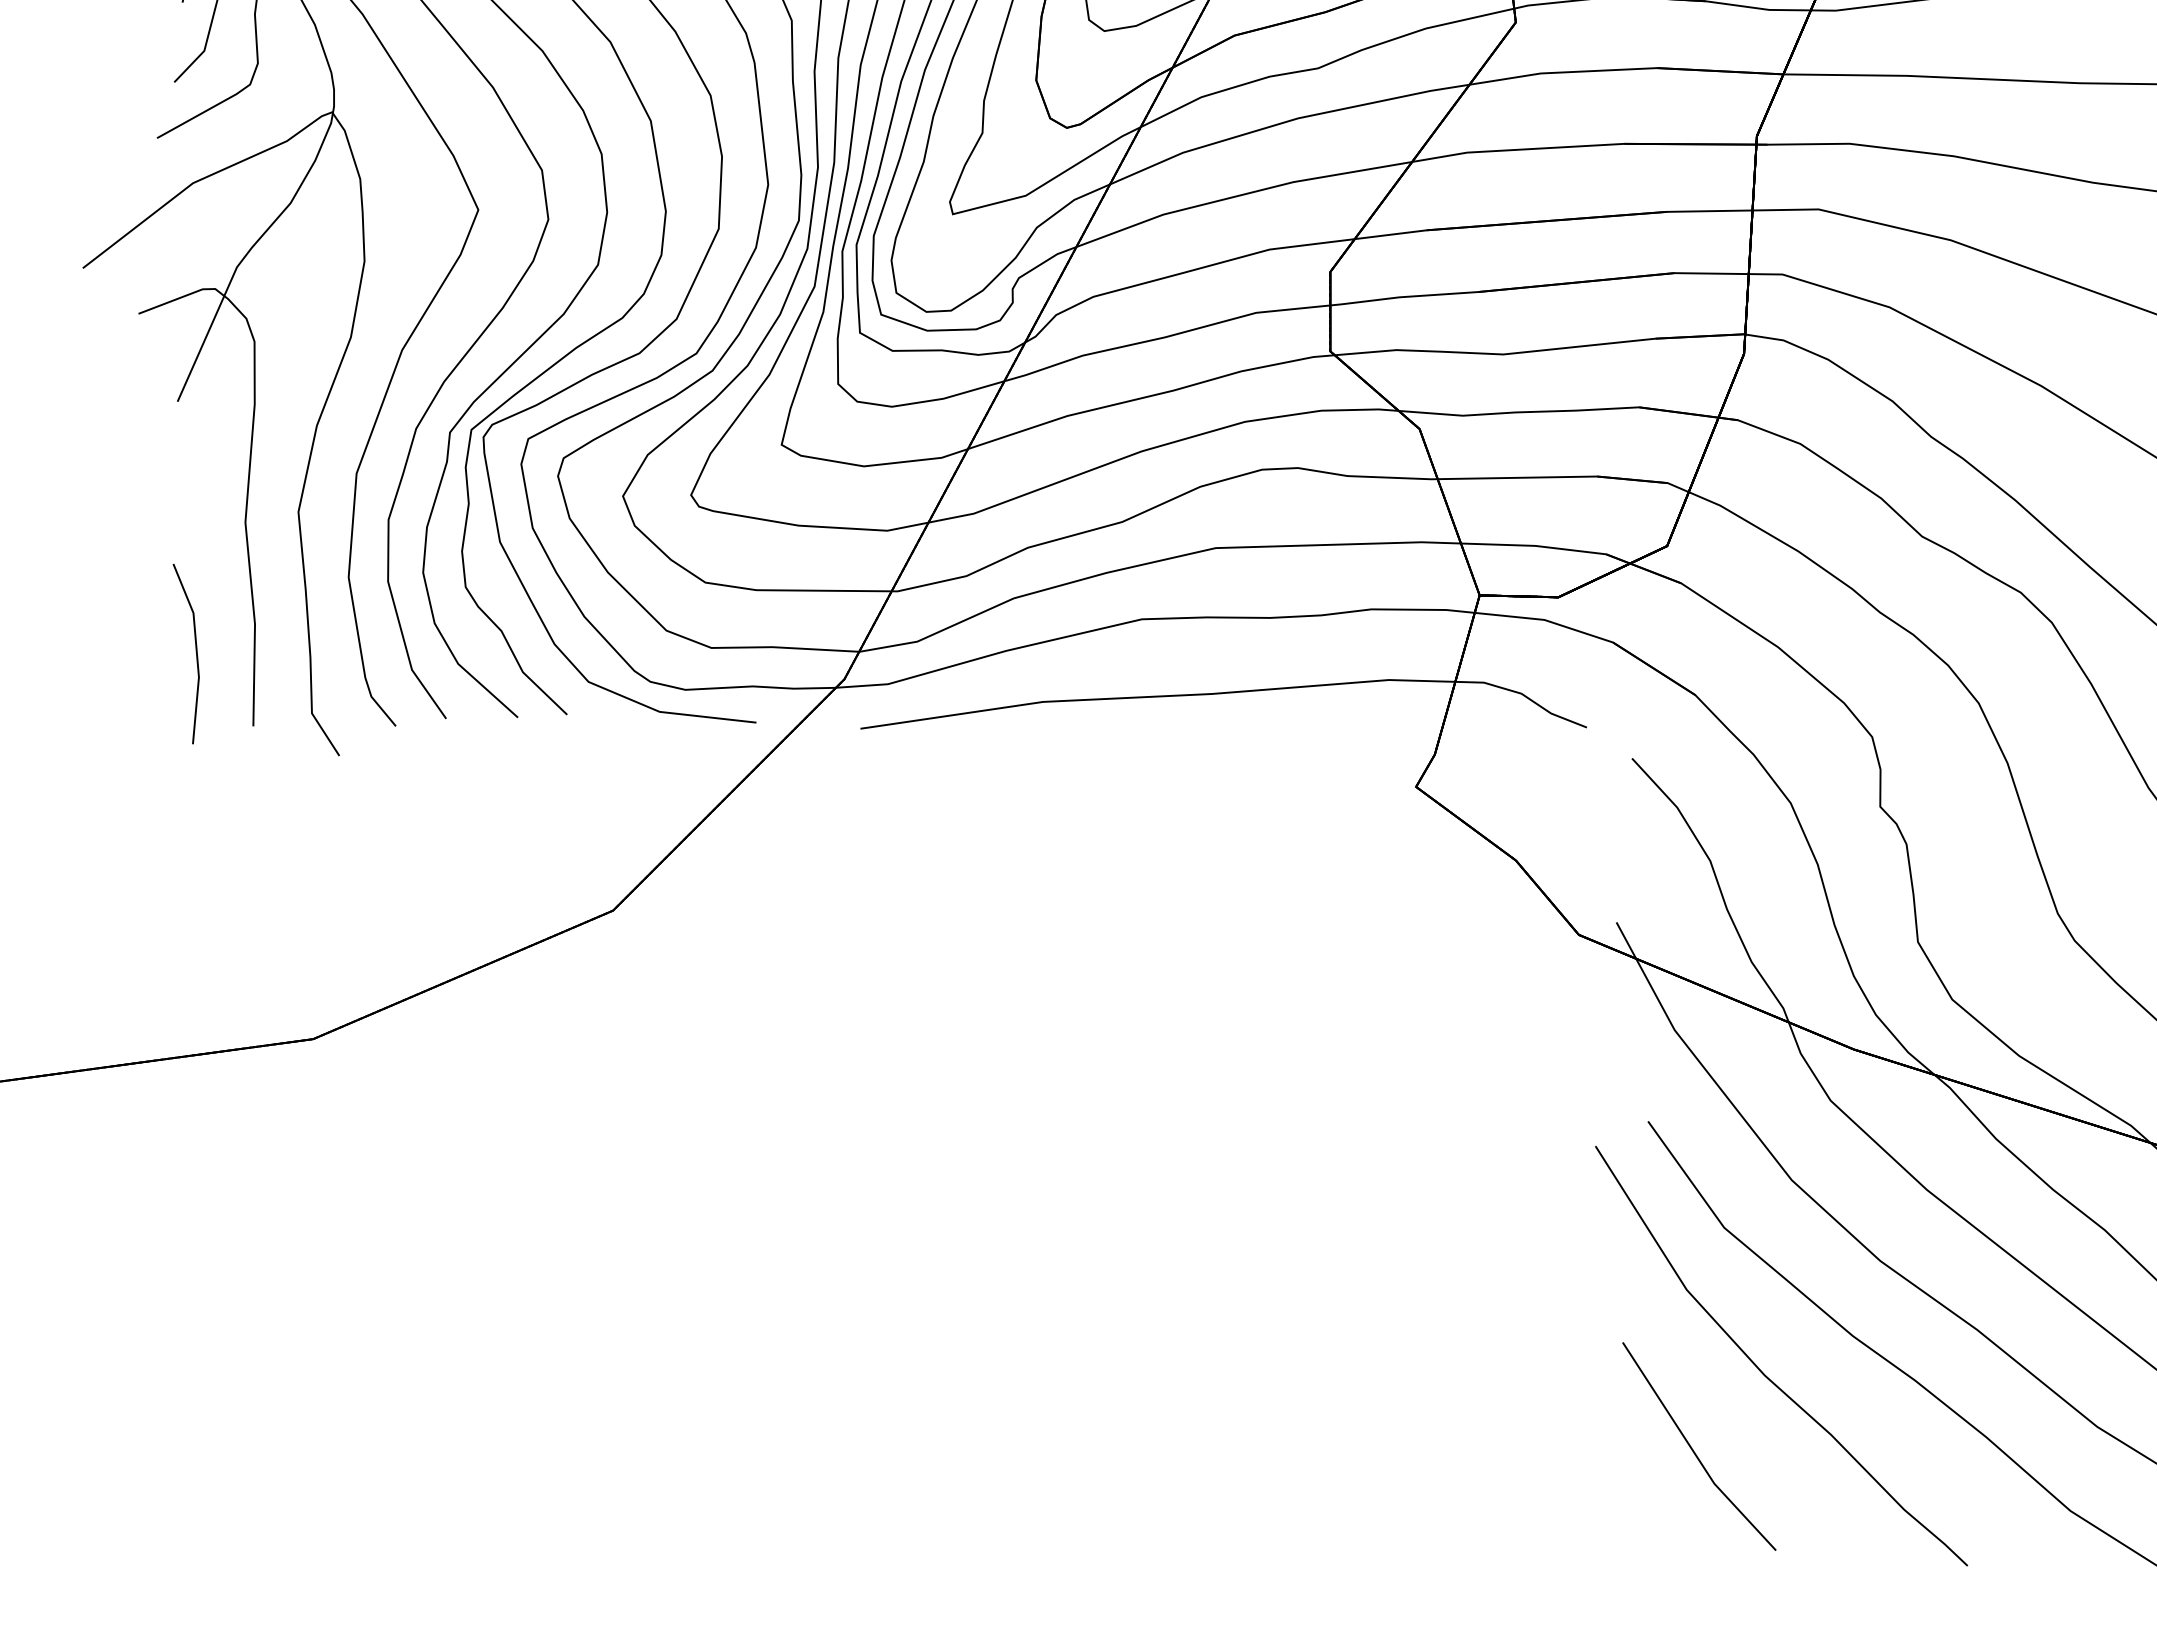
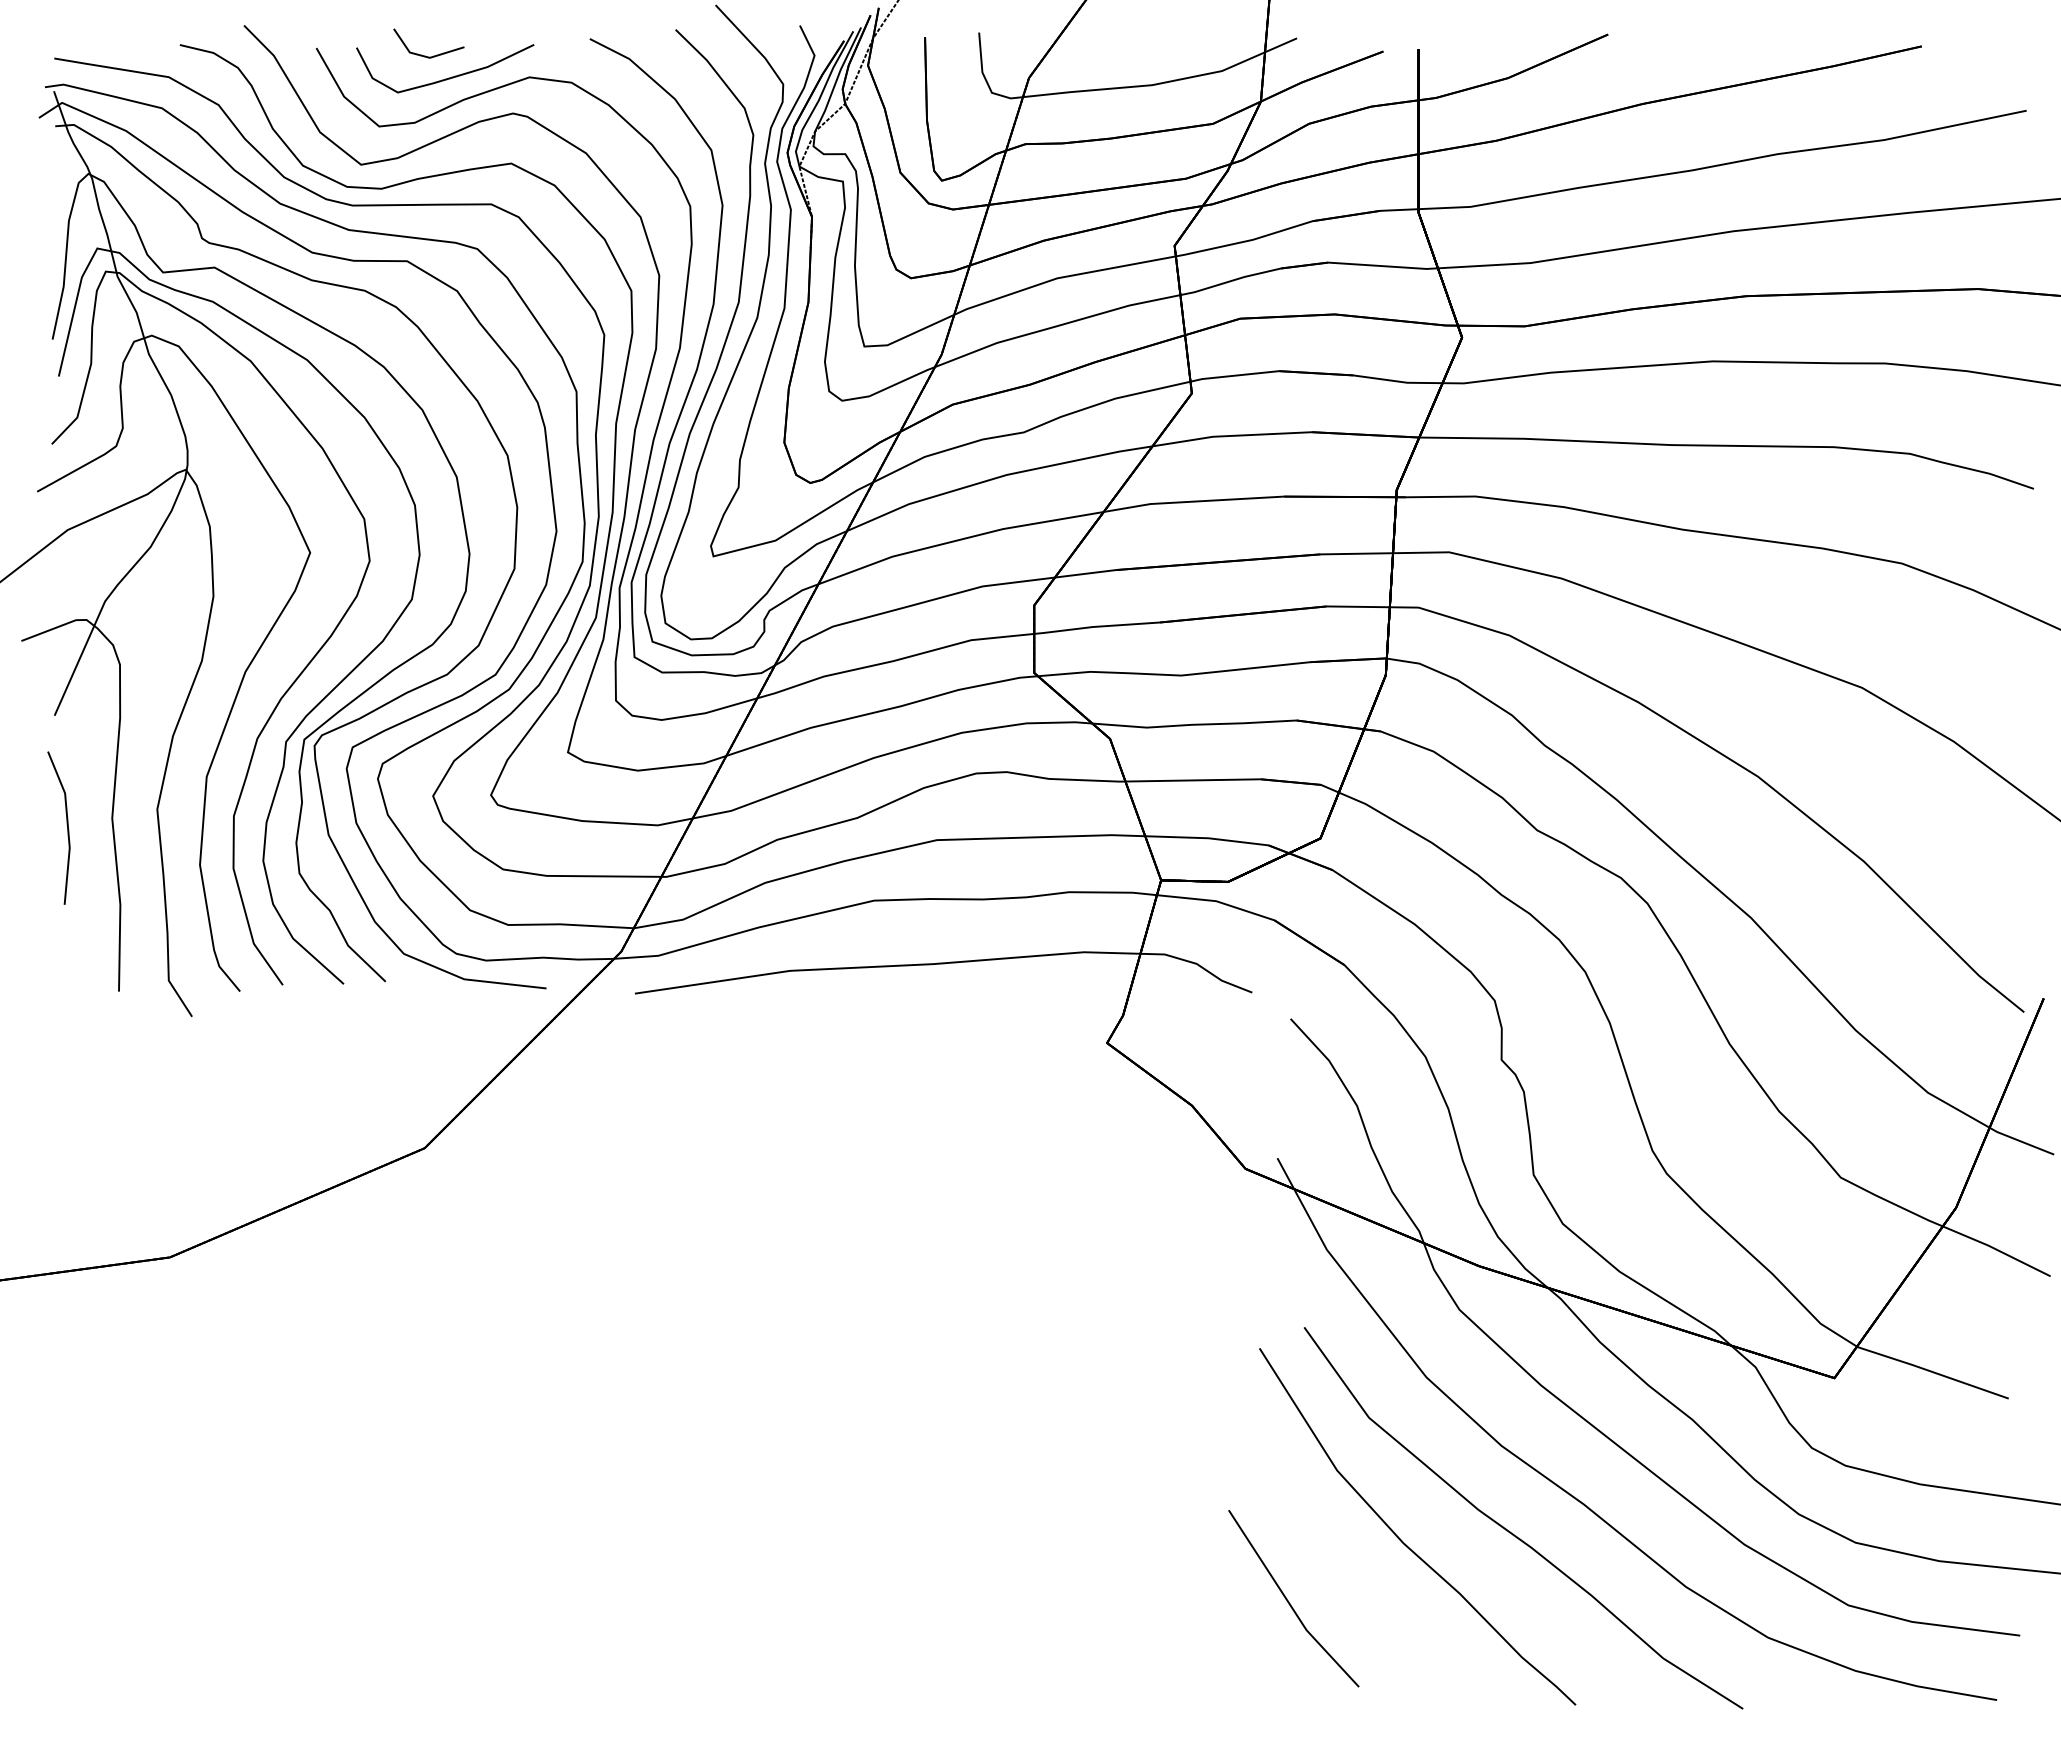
line: (195, 649) -> (66, 824), moved
part: (1698, 1446) -> (1293, 1598), moved

